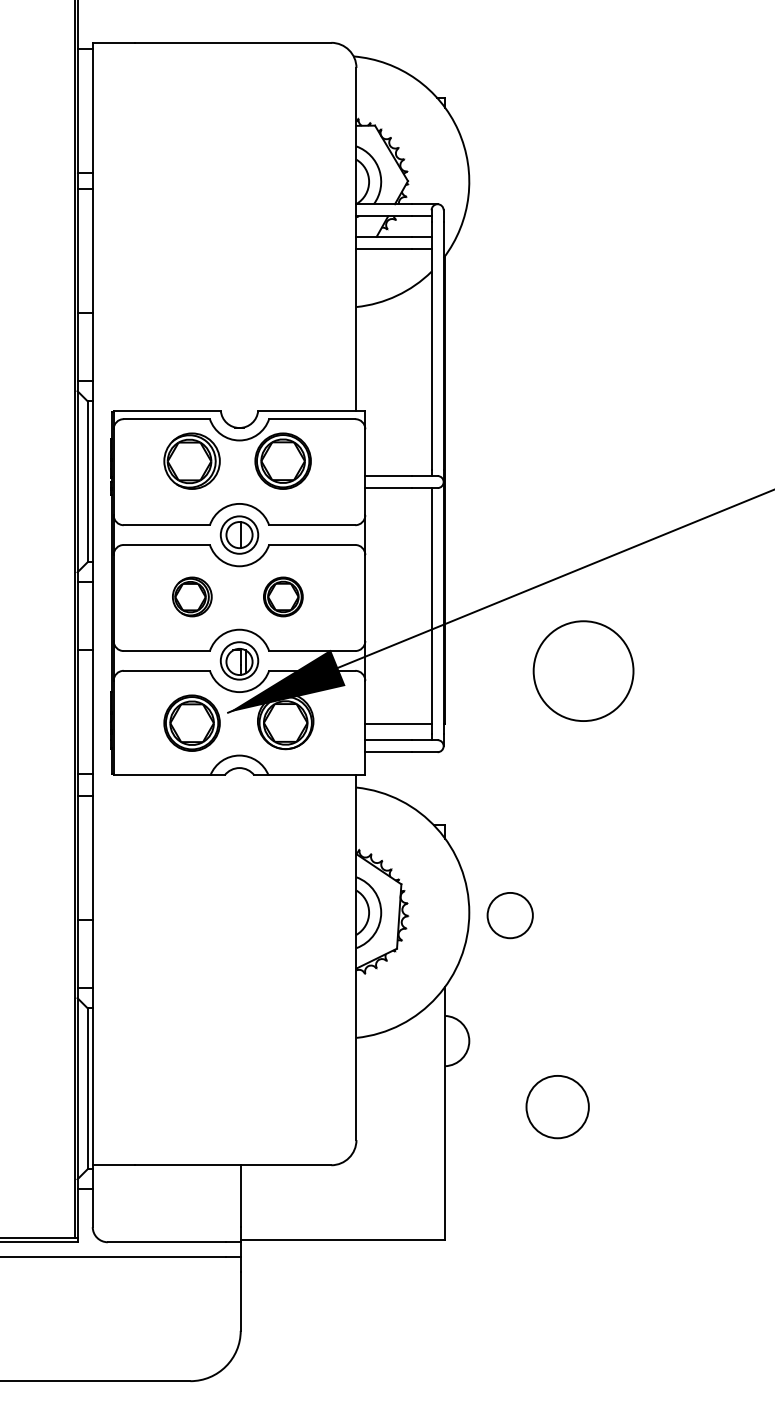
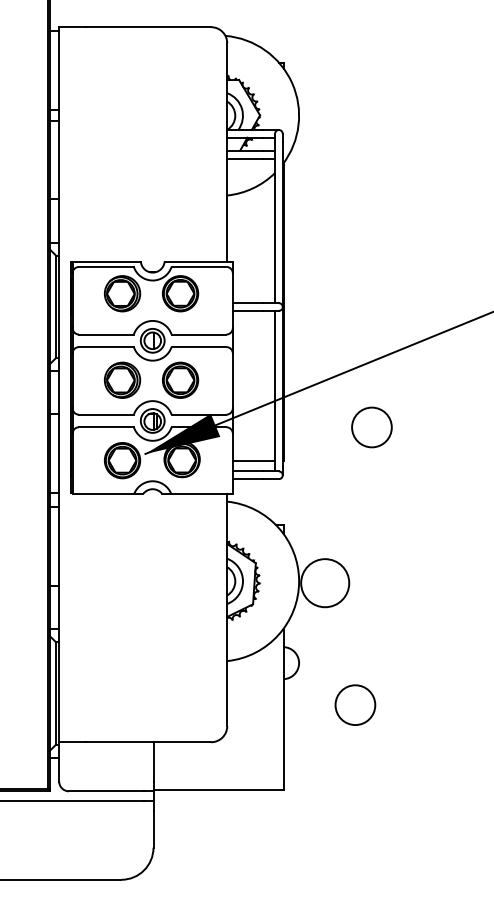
part: (192, 595) -> (122, 379), size x1.43
part: (283, 595) -> (180, 379), size x1.43
circle: (582, 671) -> (371, 427), size x0.62
circle: (510, 916) -> (325, 583), size x1.67

